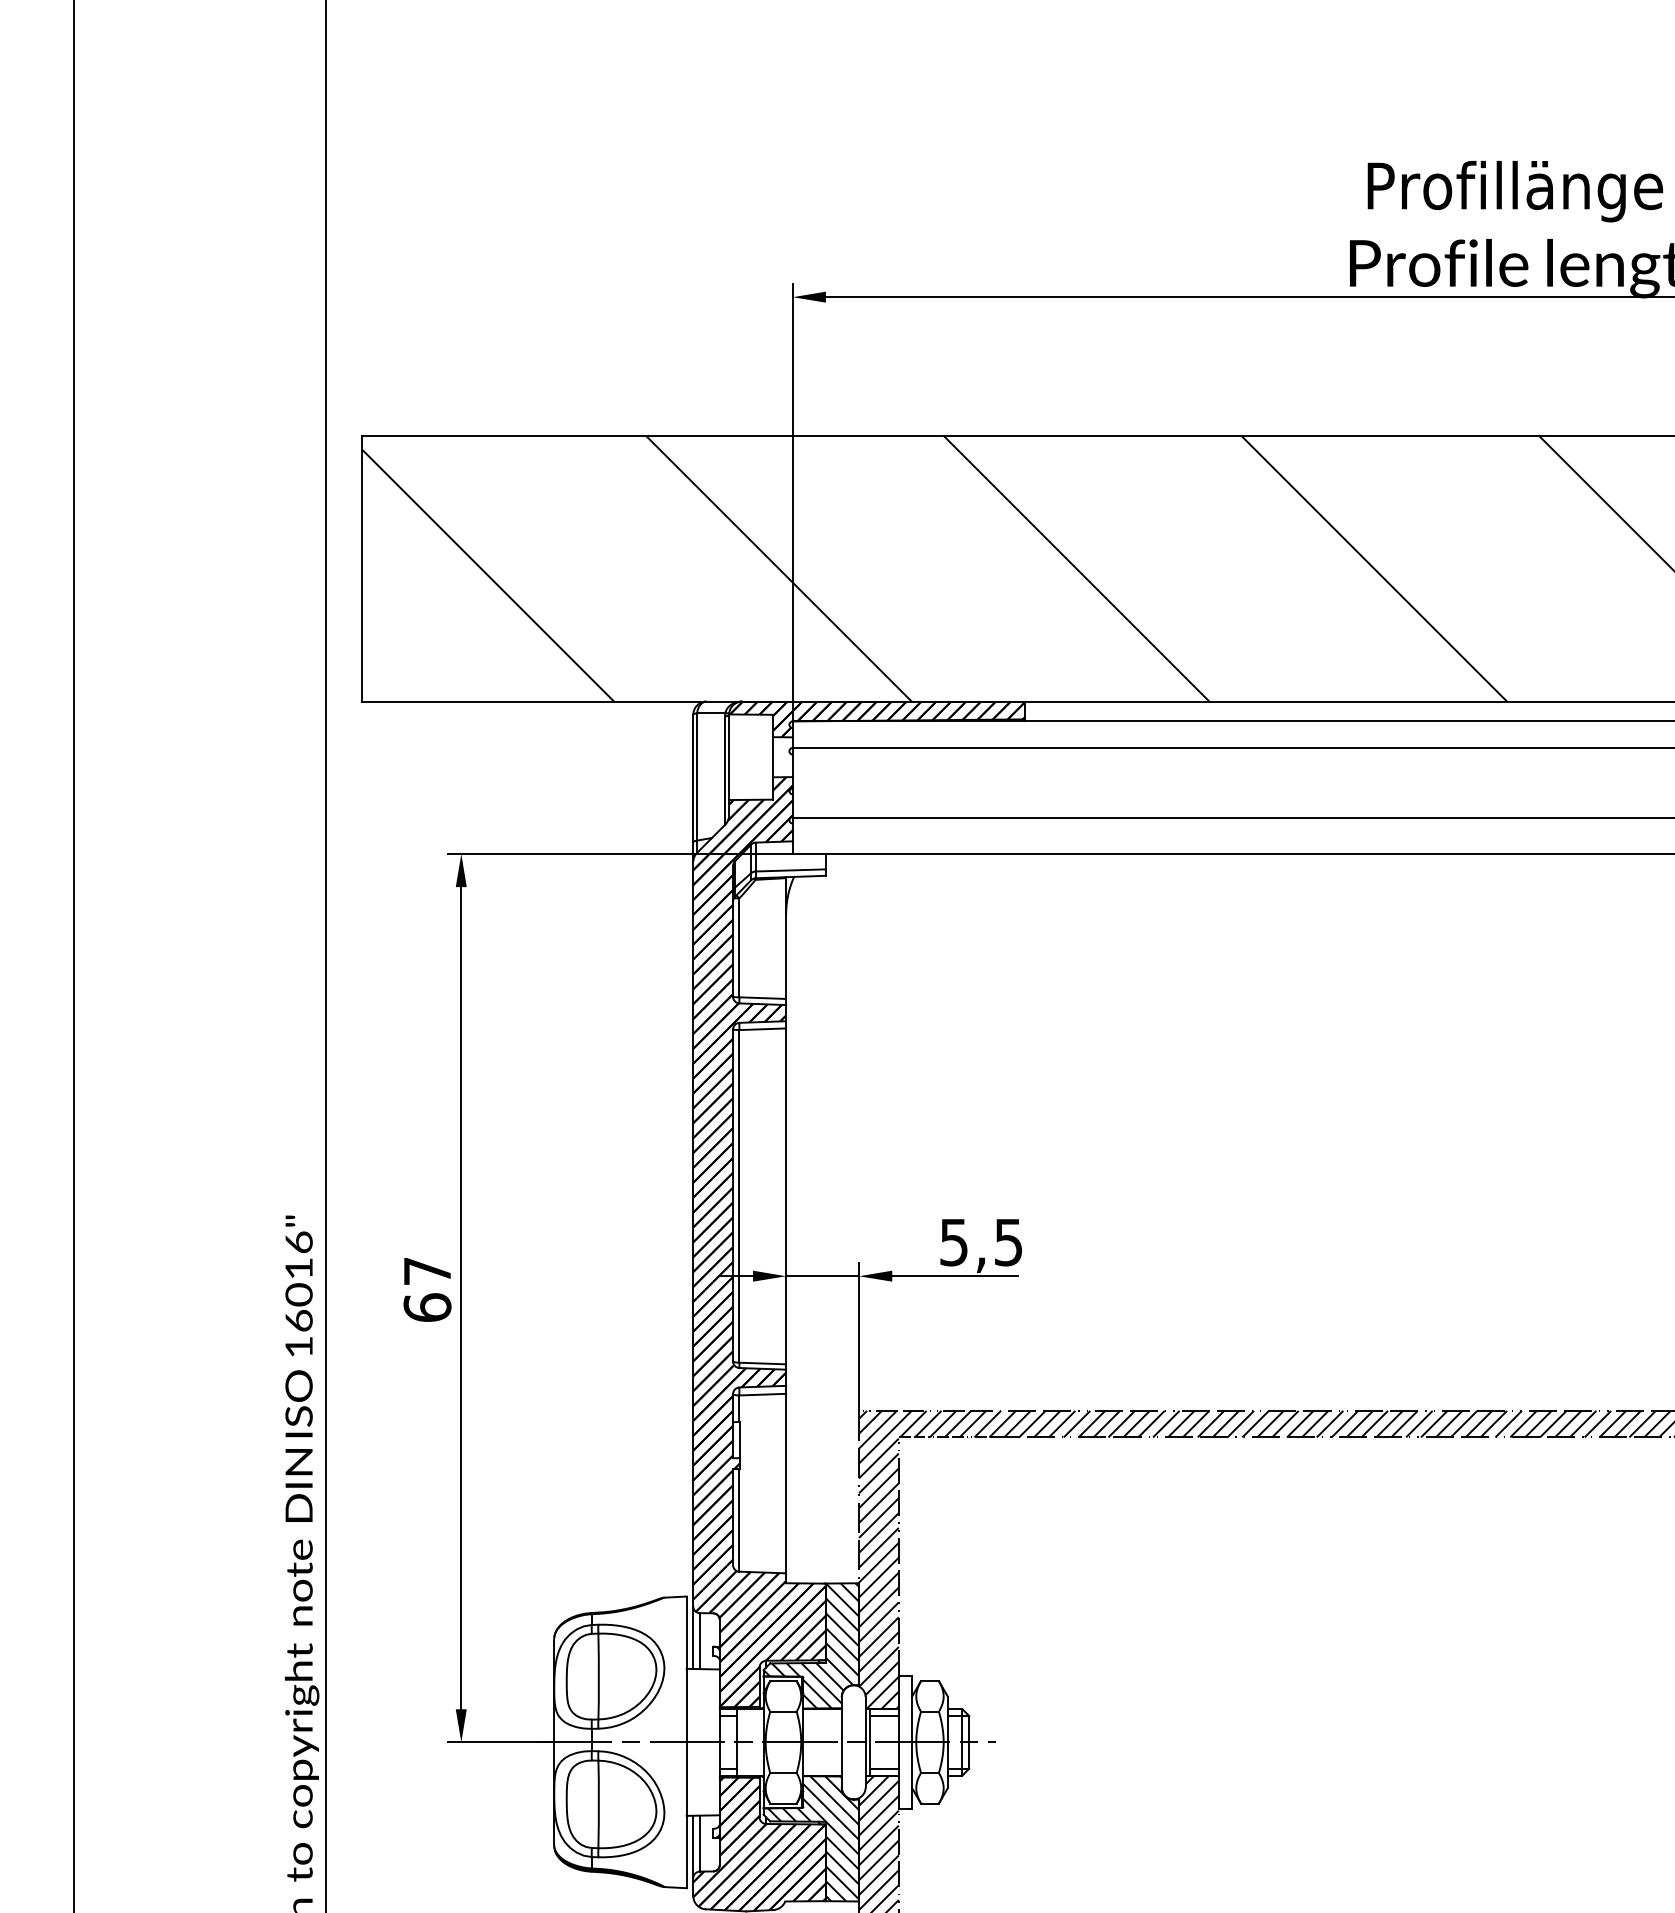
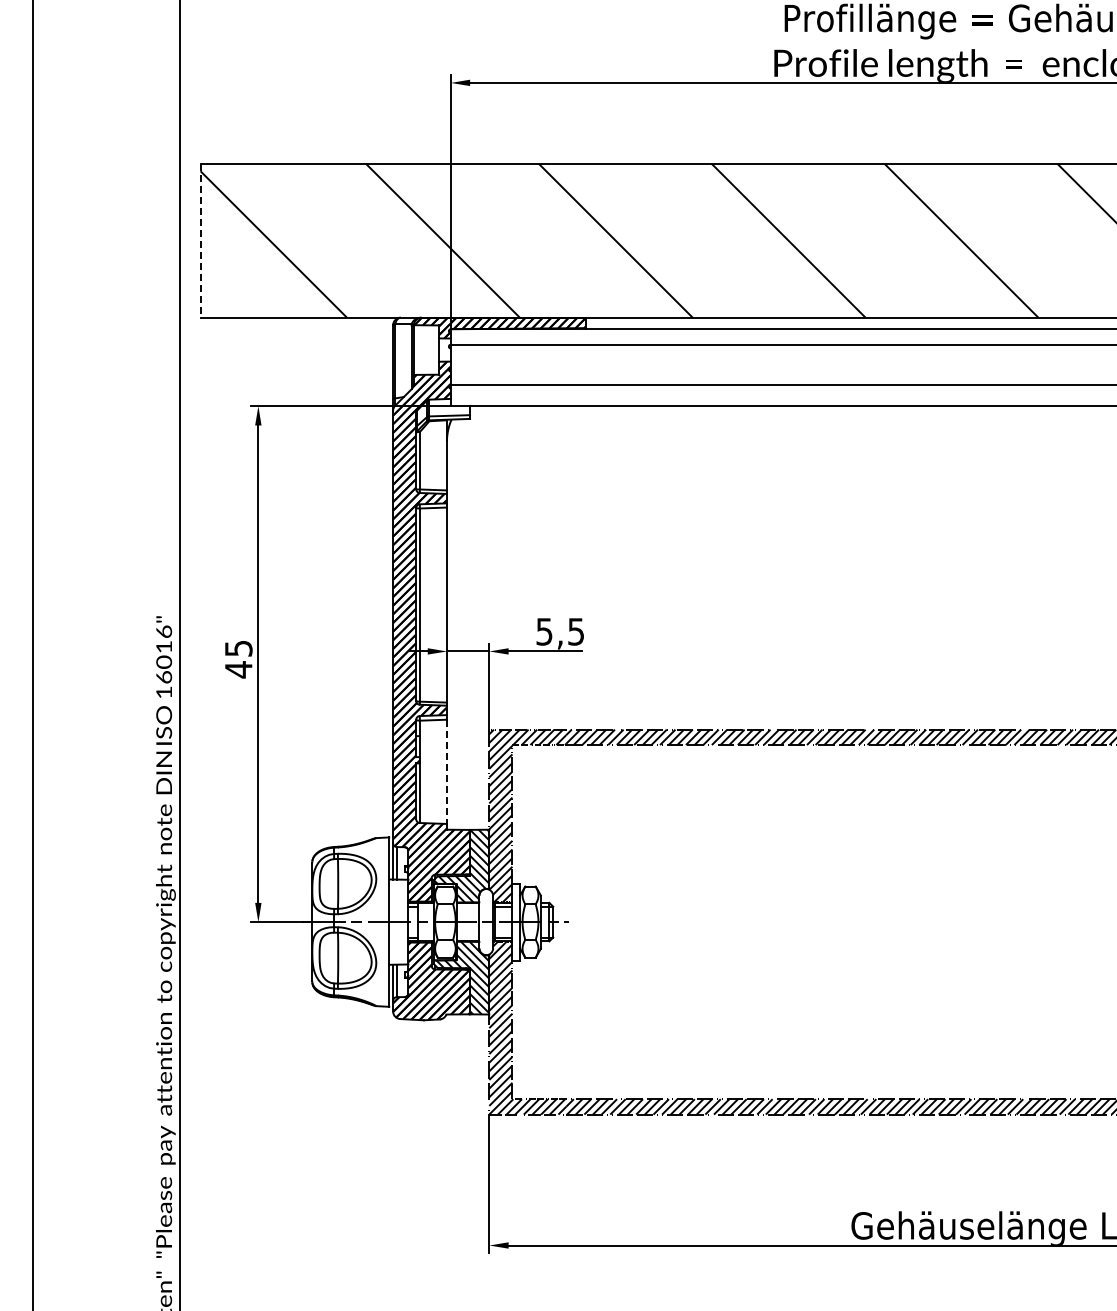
line: (361, 568) -> (200, 240), solid -> dashed
text: (427, 1290) -> (238, 659), 67 -> 45
line: (785, 1484) -> (446, 772), solid -> dashed

